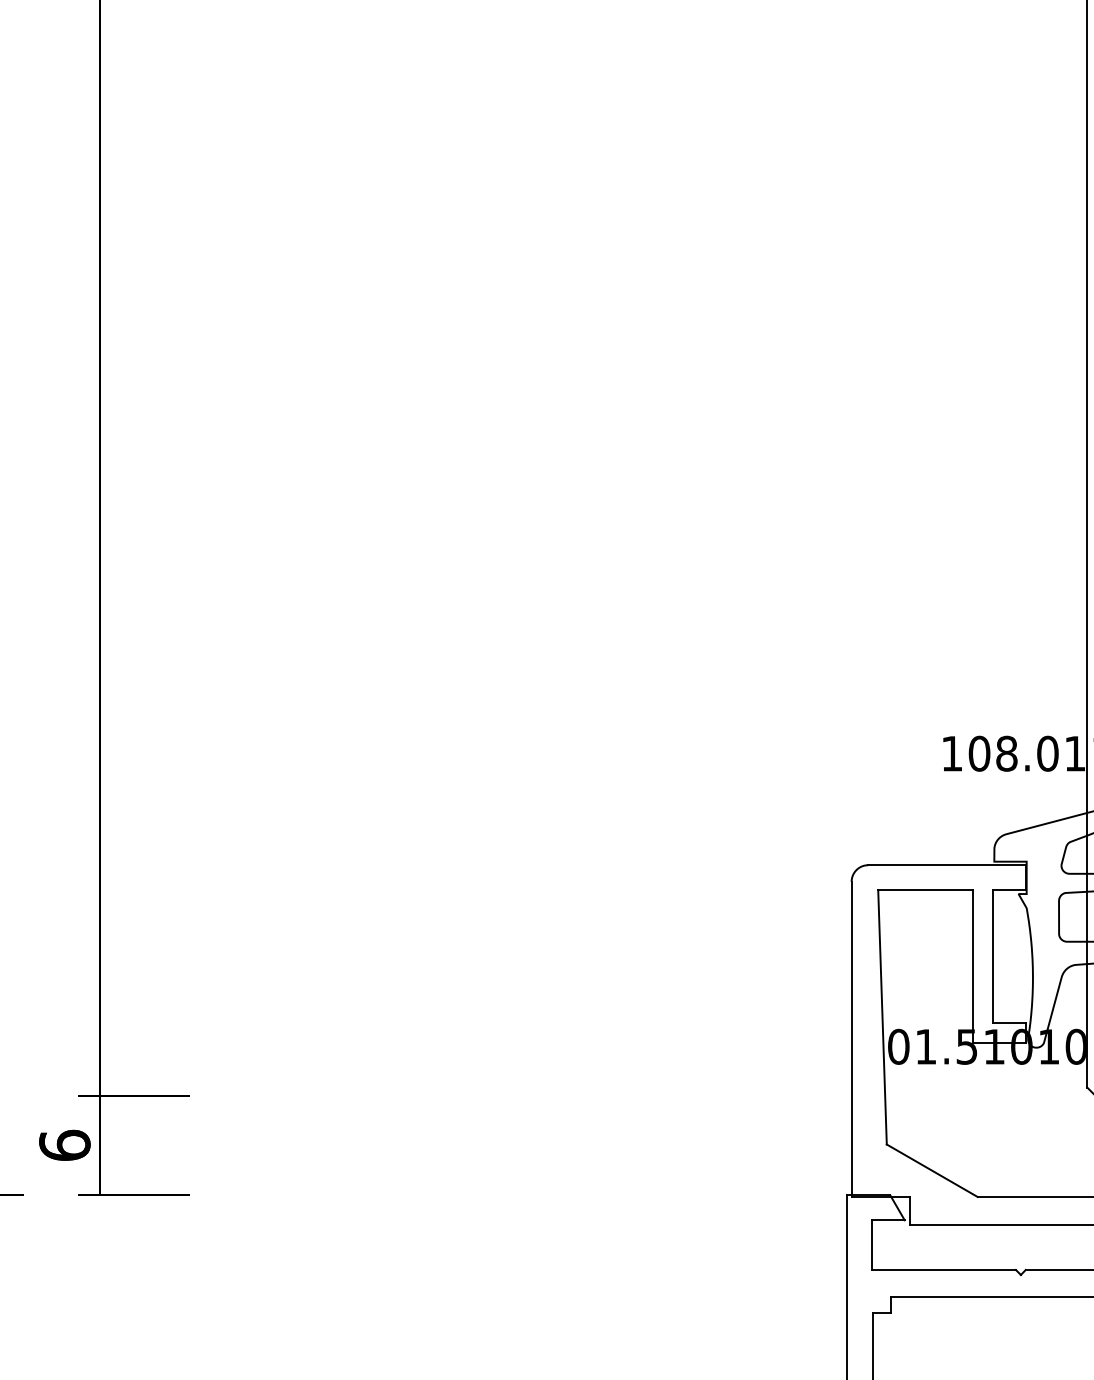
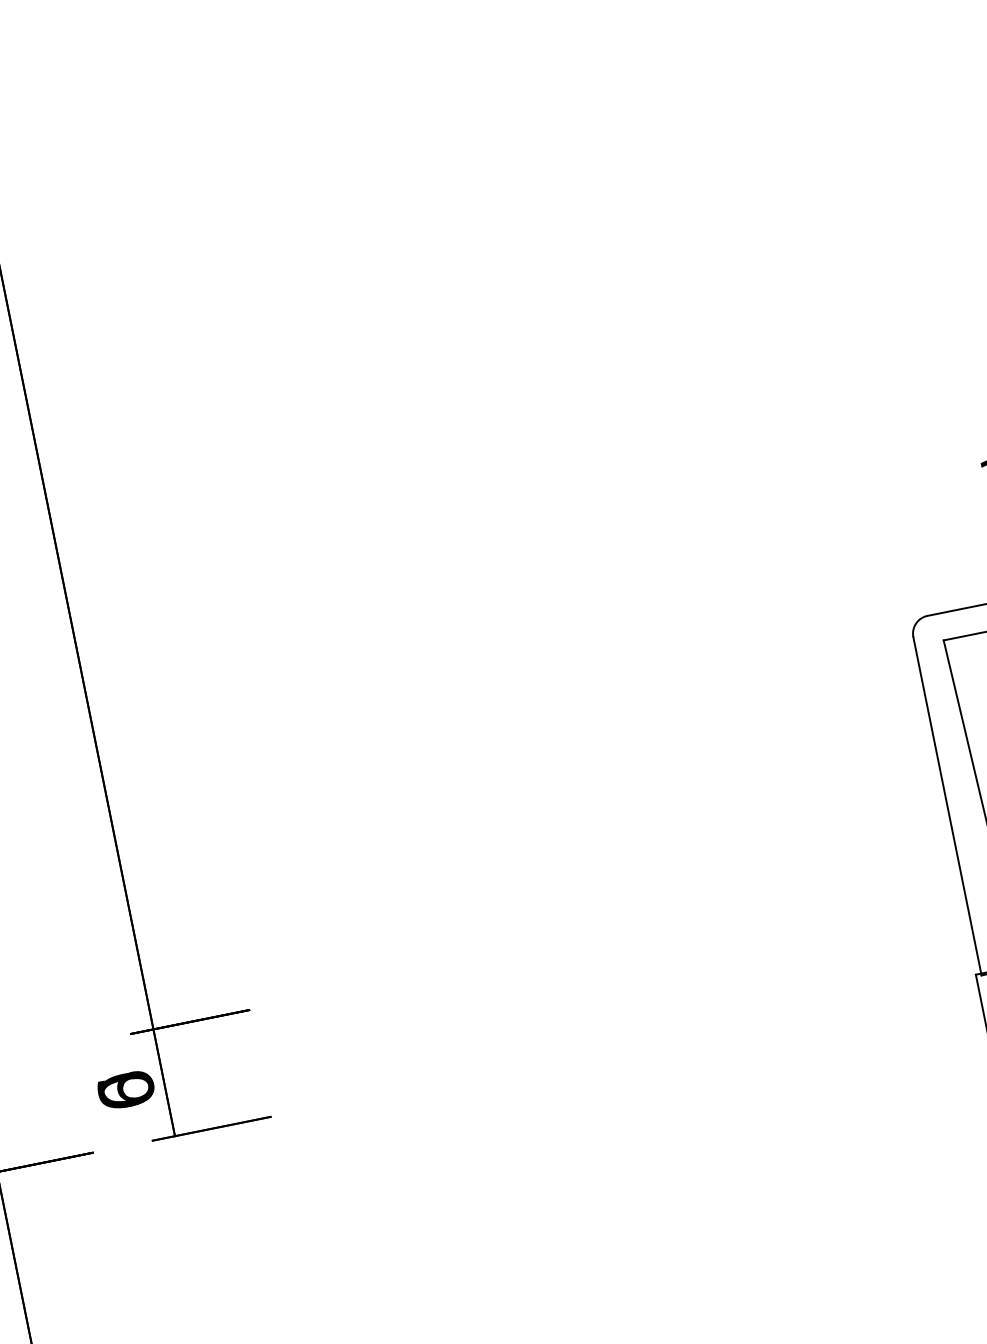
text: (64, 1145) -> (125, 1090), 6 -> 0

